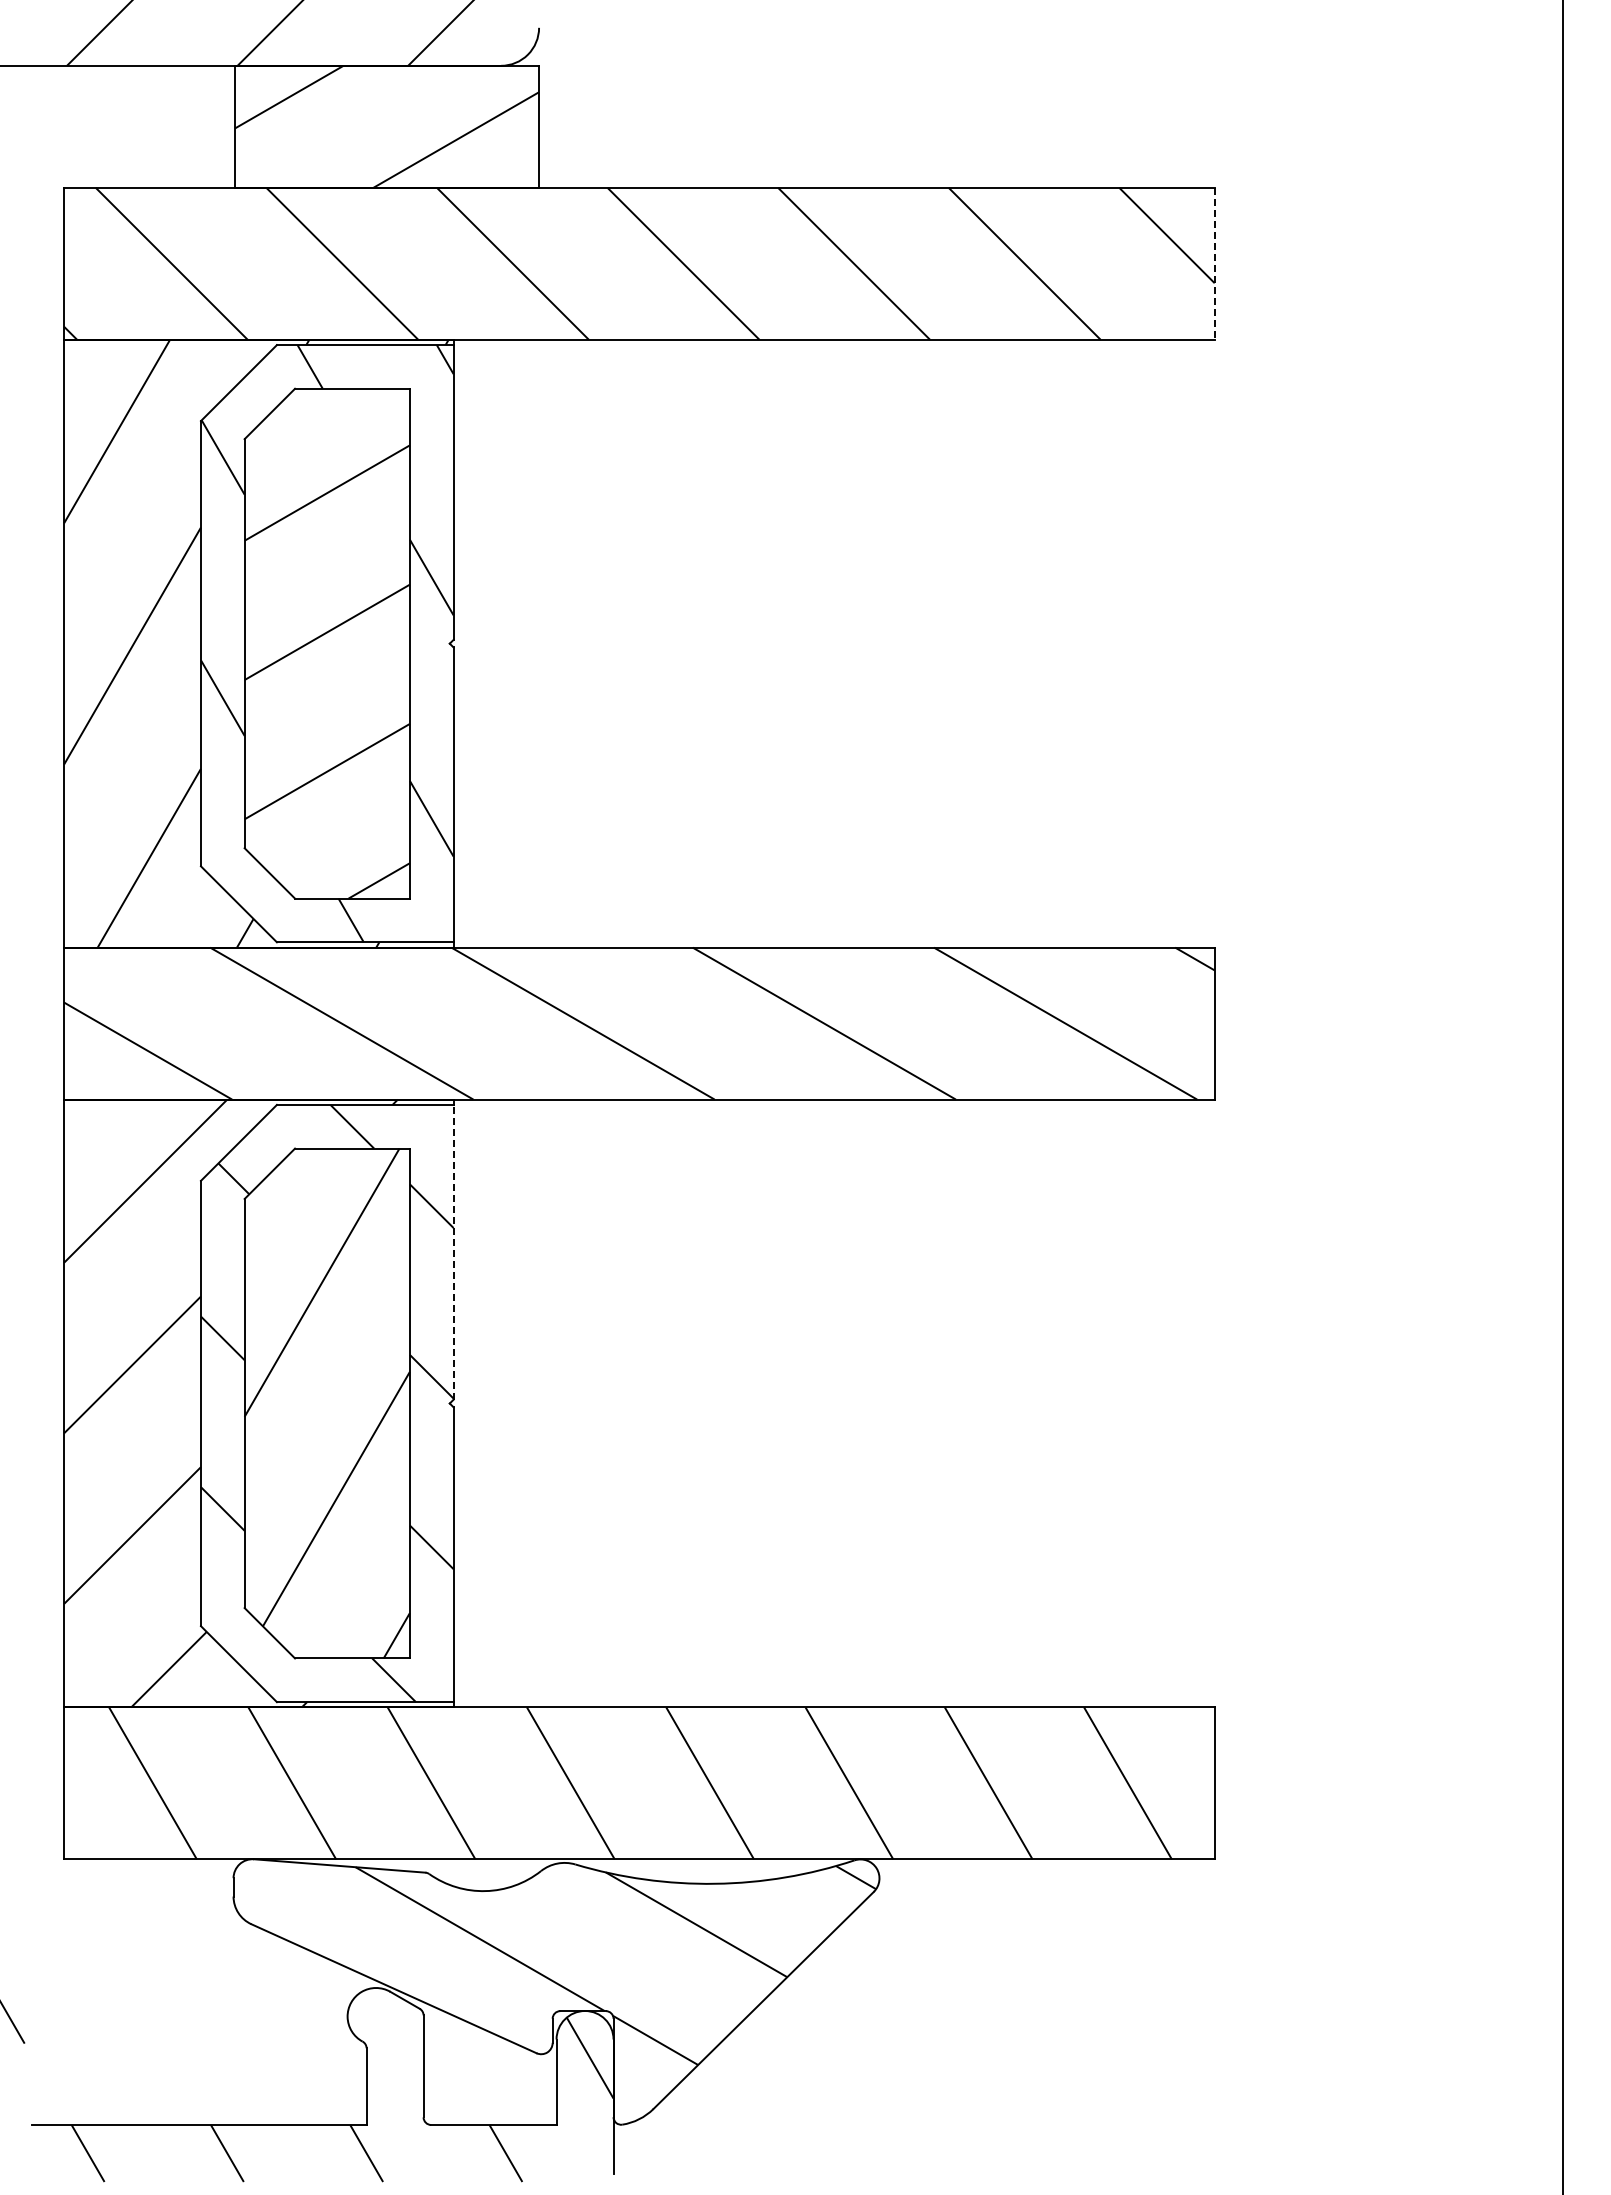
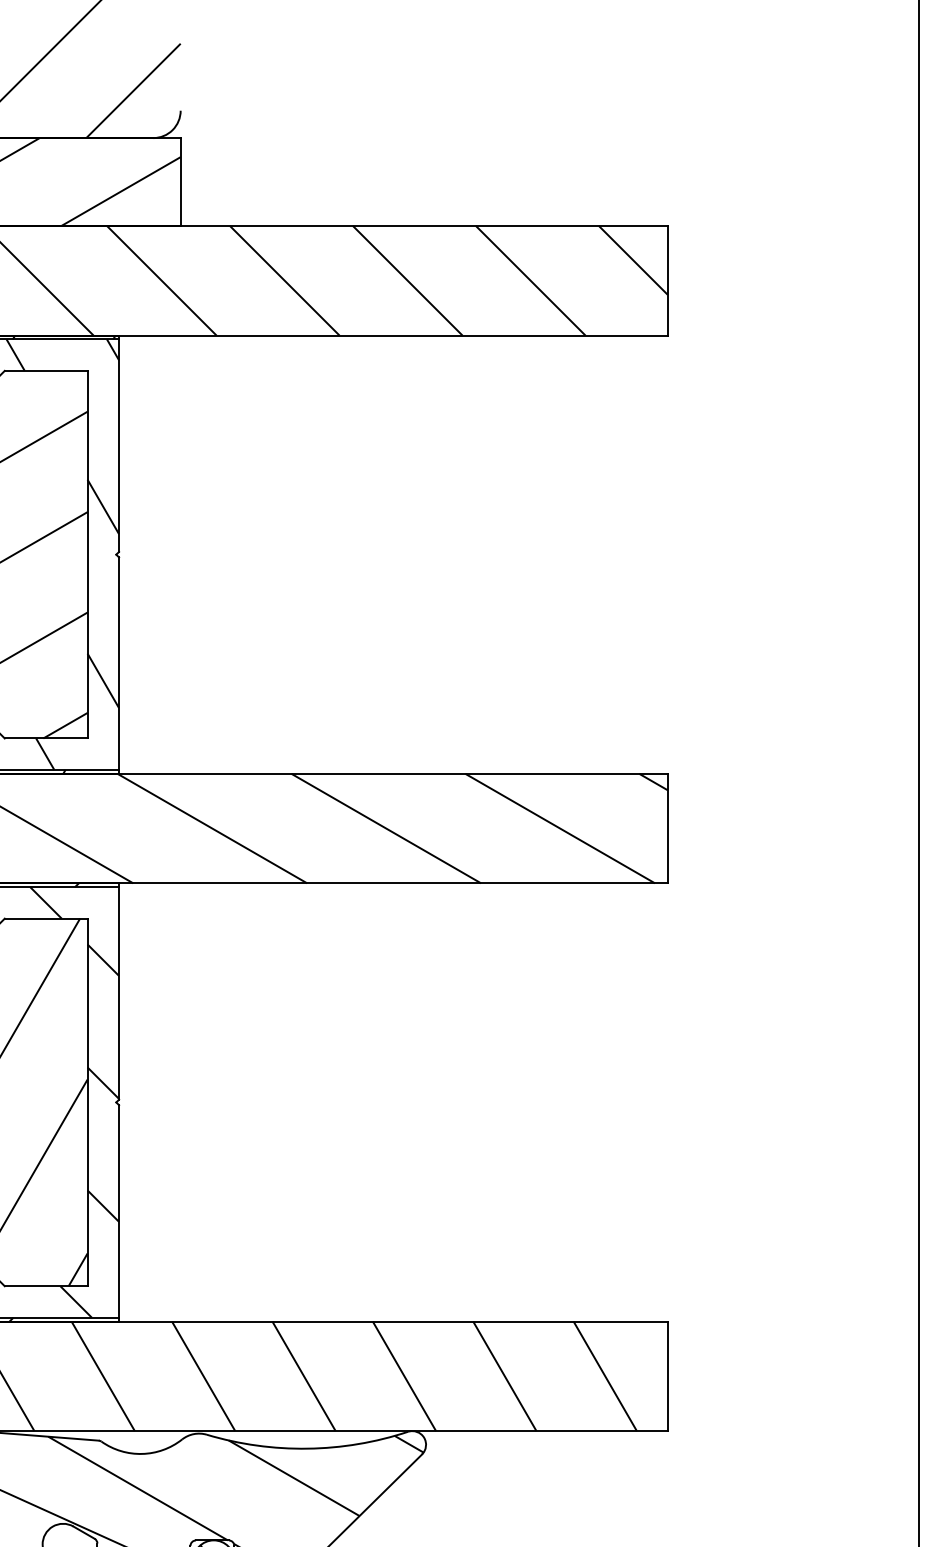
line: (1214, 263) -> (667, 280), dashed -> solid
line: (453, 1251) -> (118, 992), dashed -> solid

